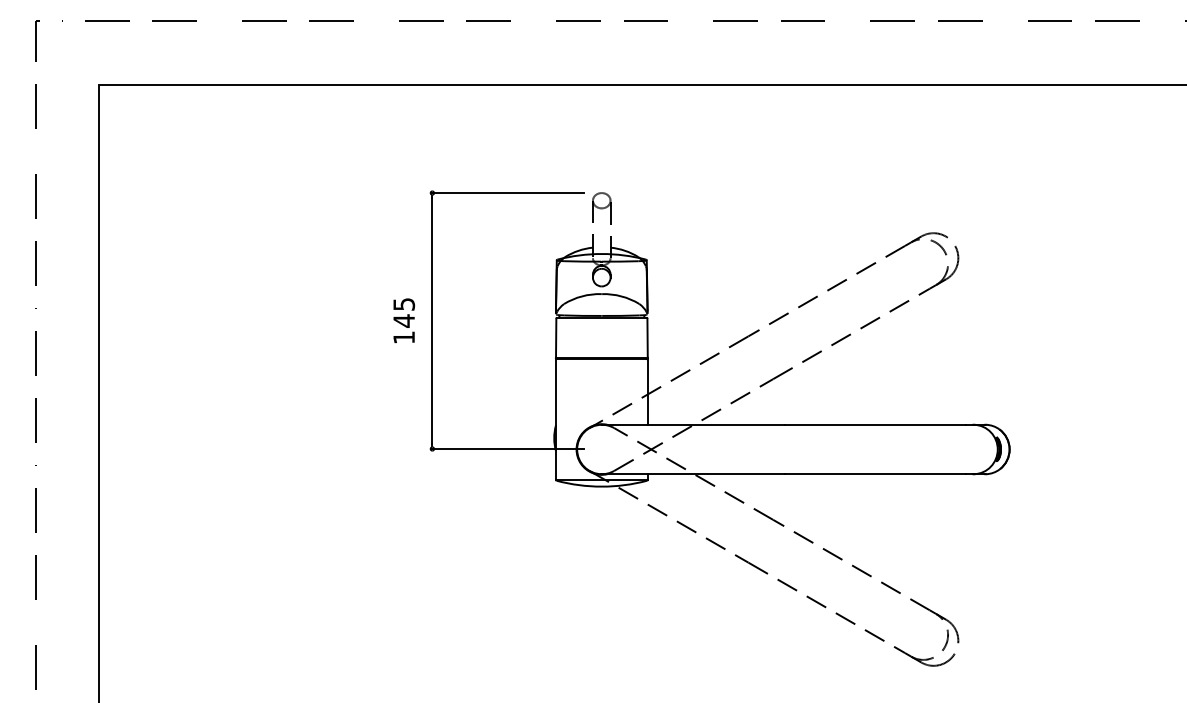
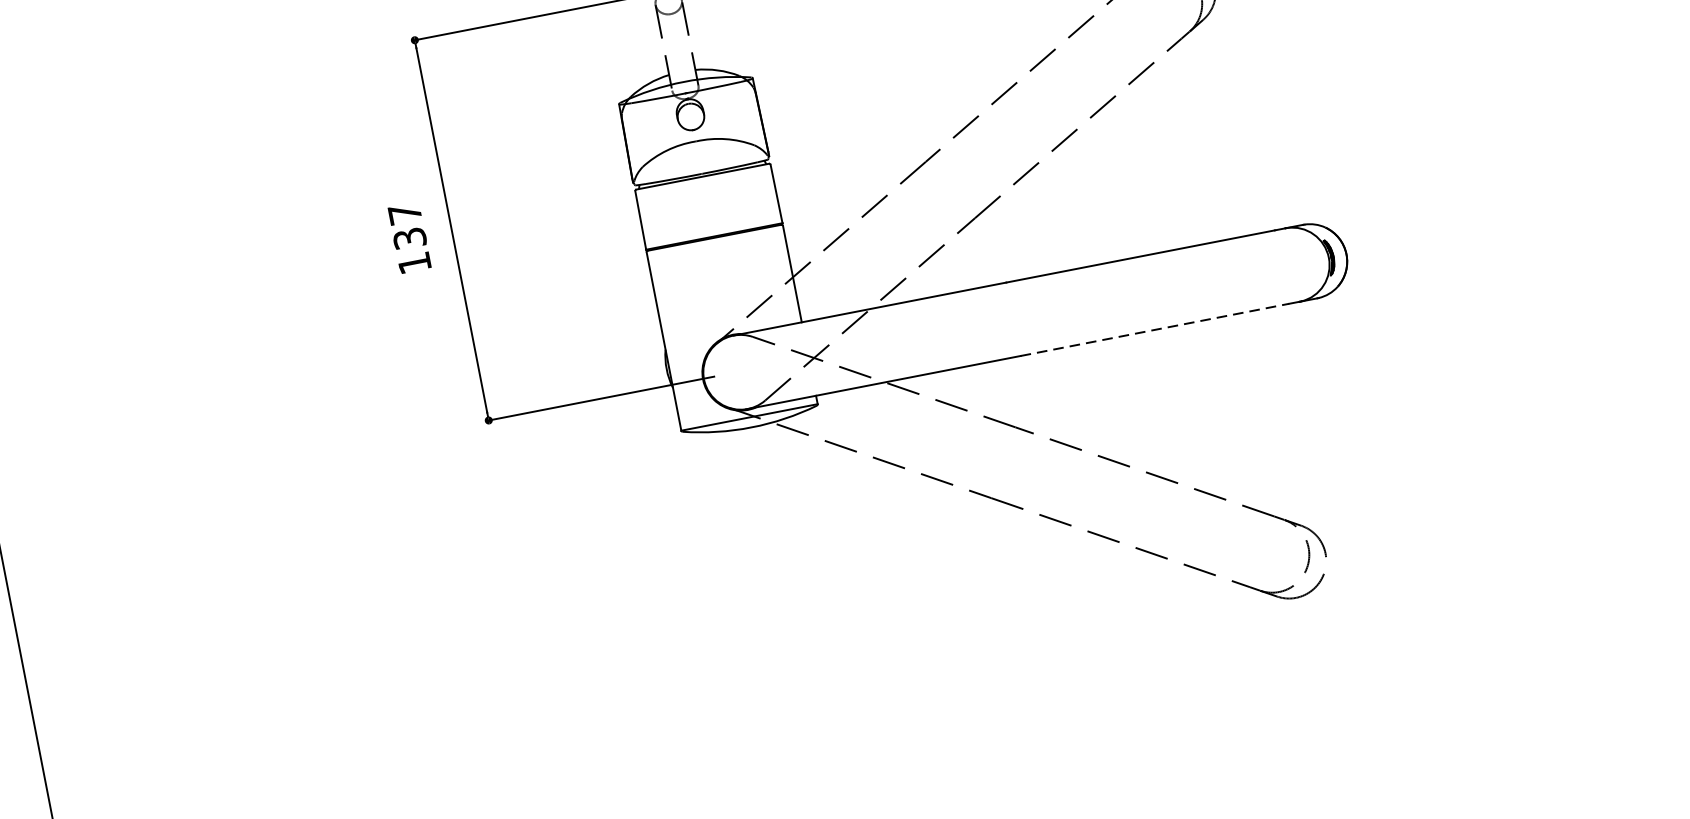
text: (404, 312) -> (407, 225), 145 -> 137
line: (876, 474) -> (1155, 330), solid -> dashed

